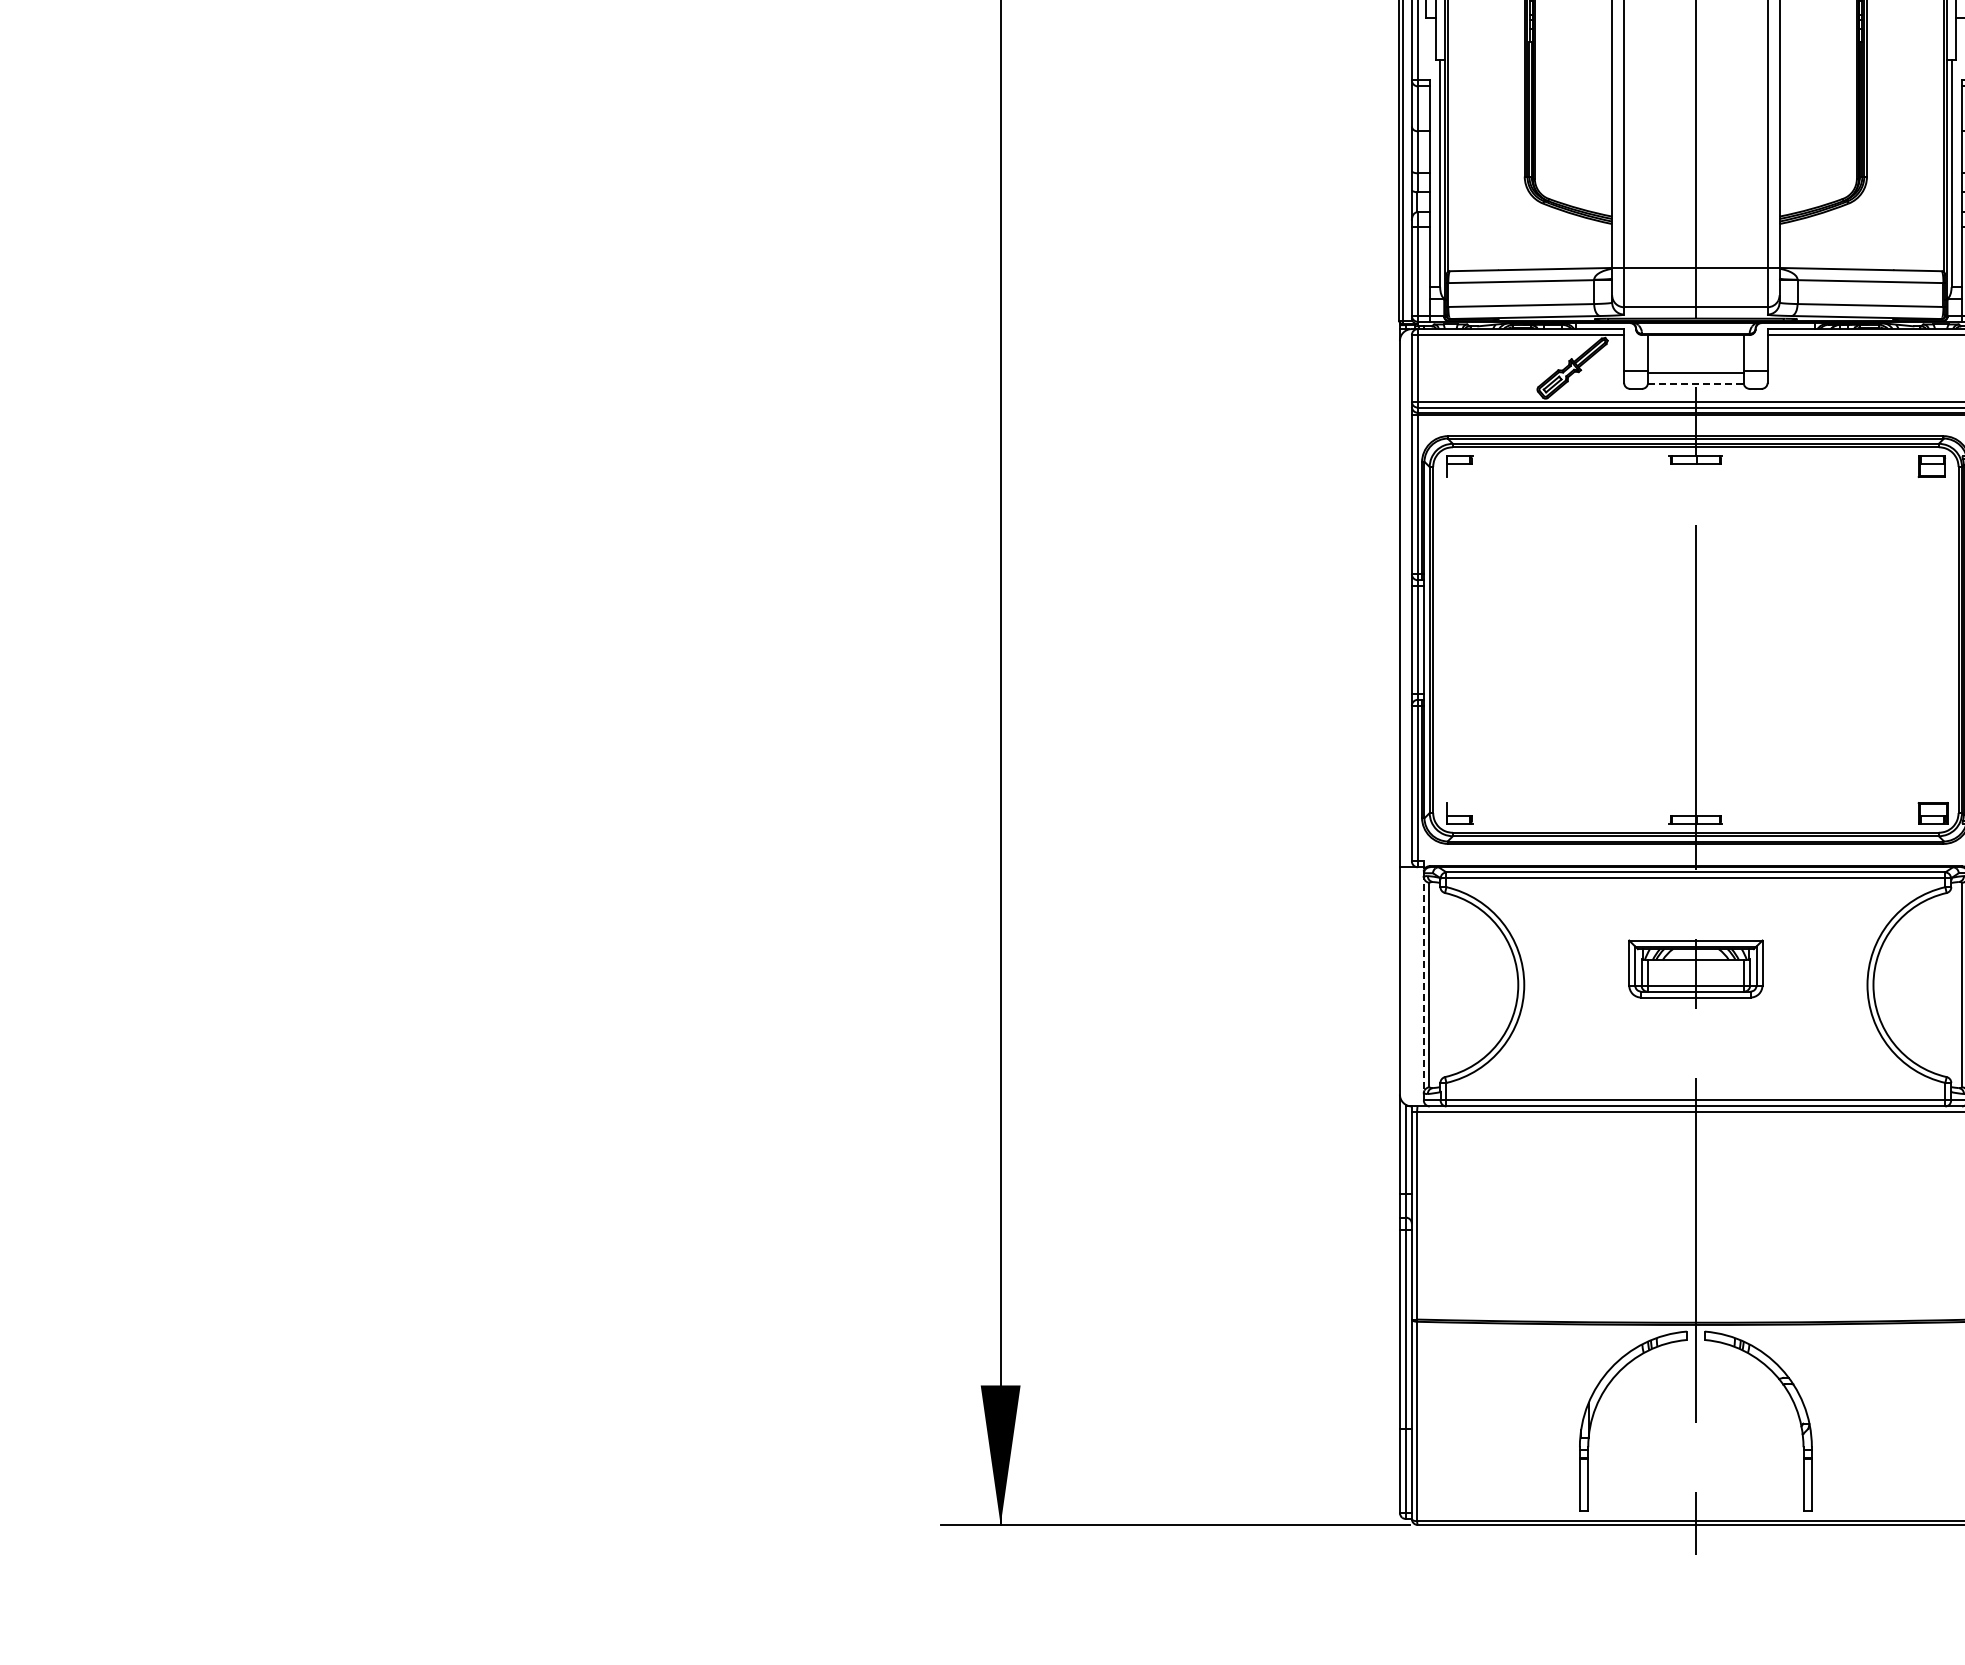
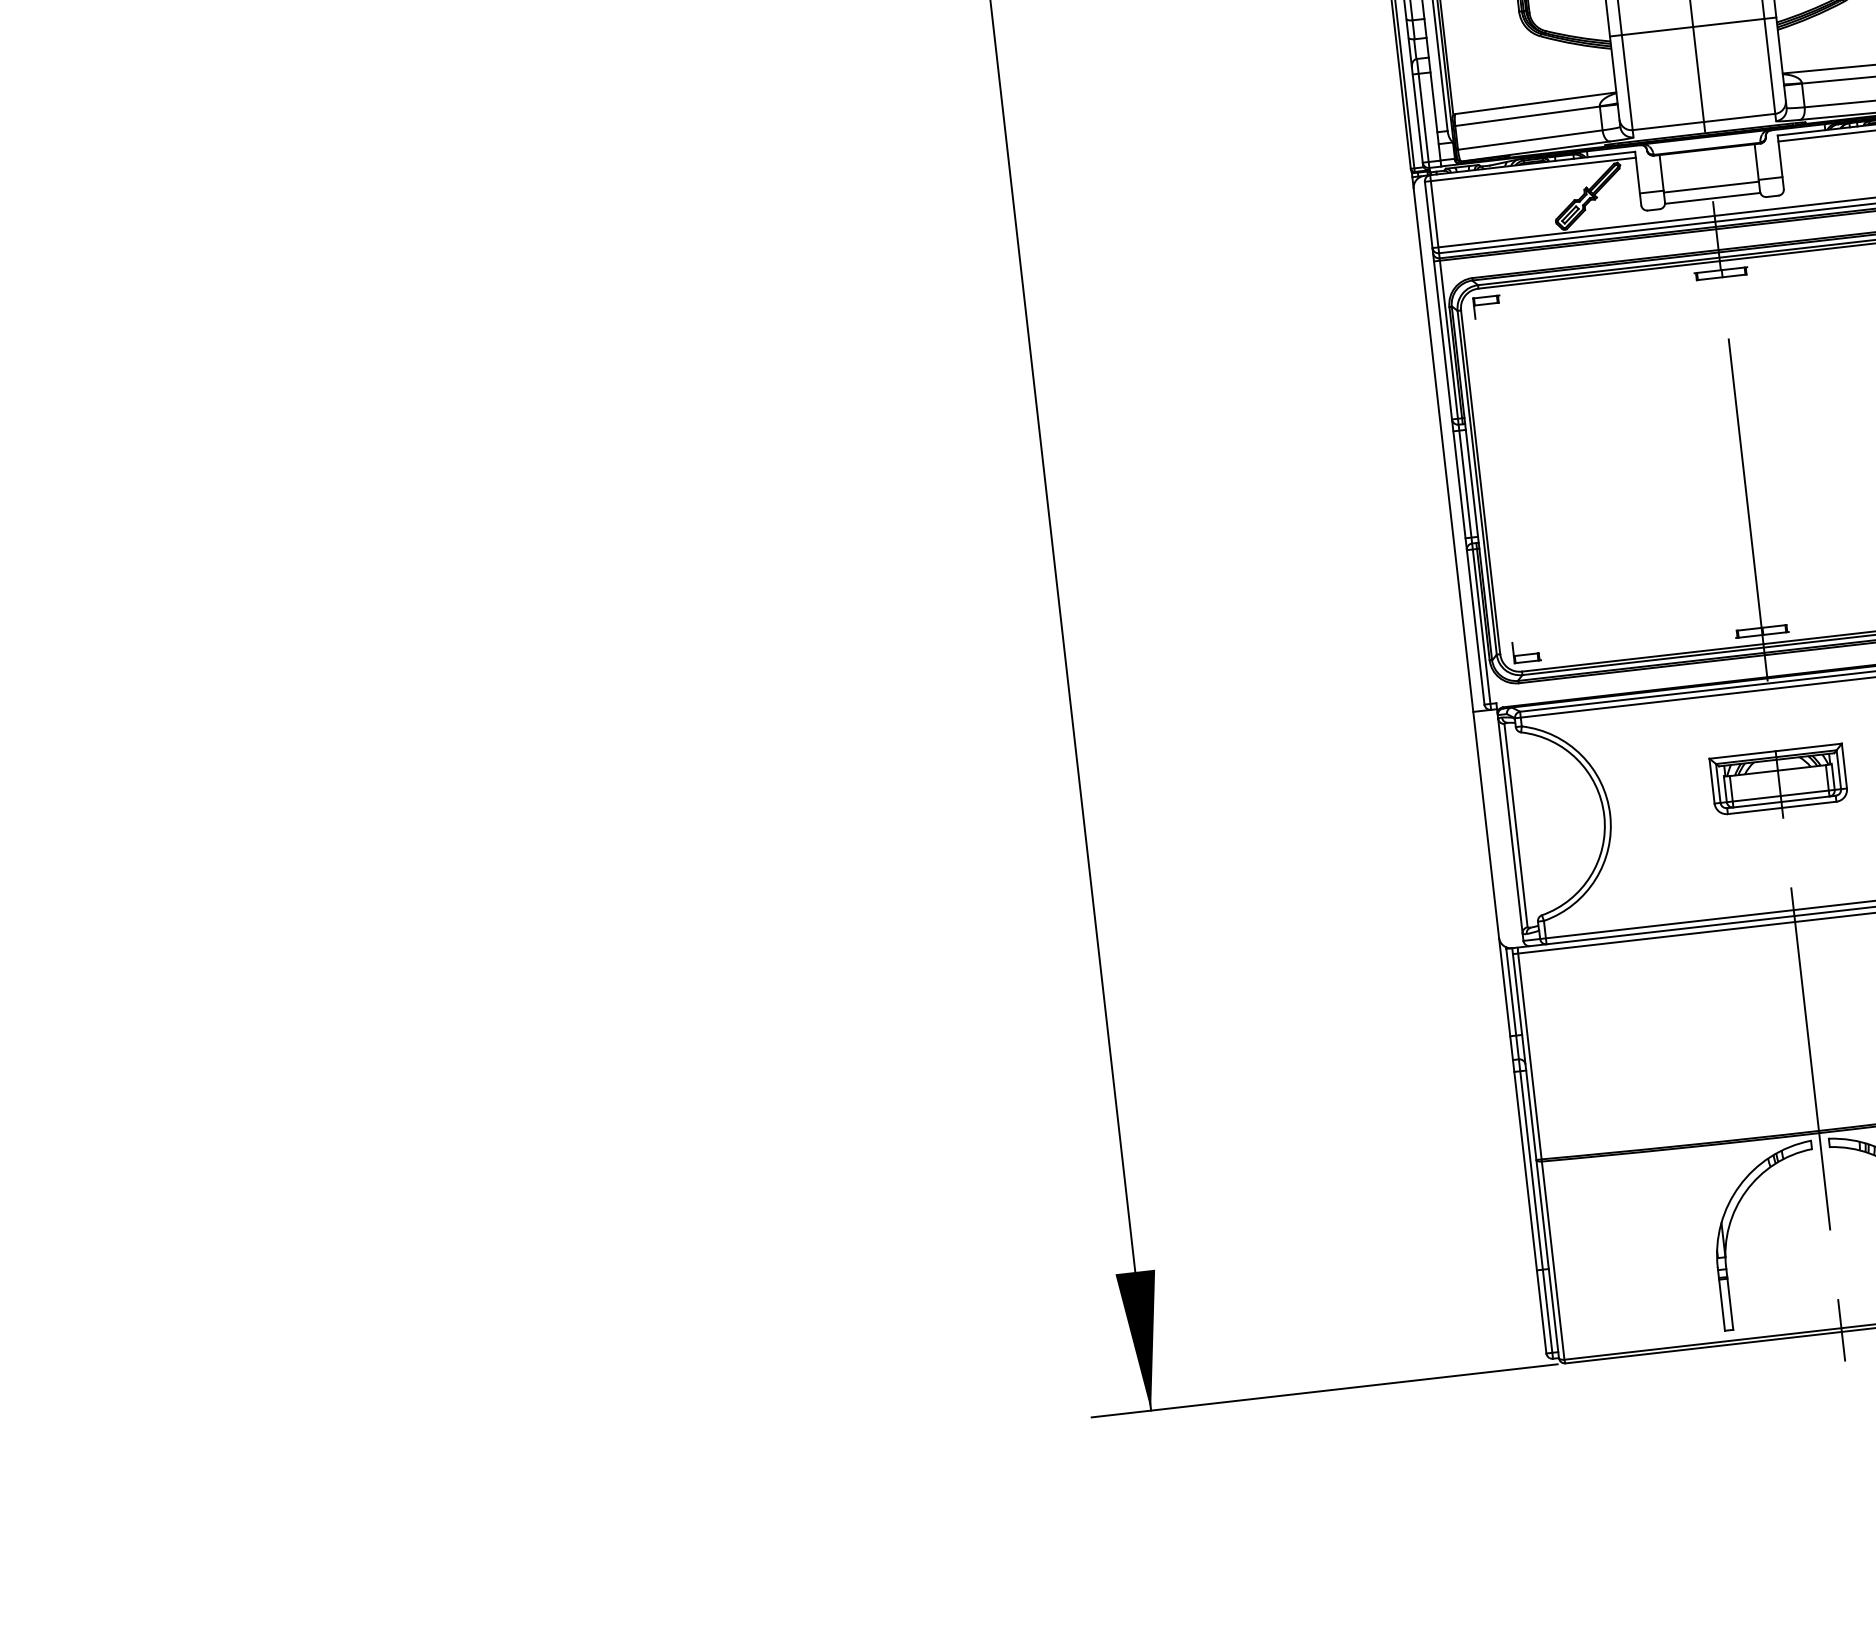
line: (1695, 267) -> (1692, 26), moved
line: (1695, 384) -> (1712, 198), dashed -> solid
line: (1423, 980) -> (1509, 821), dashed -> solid

